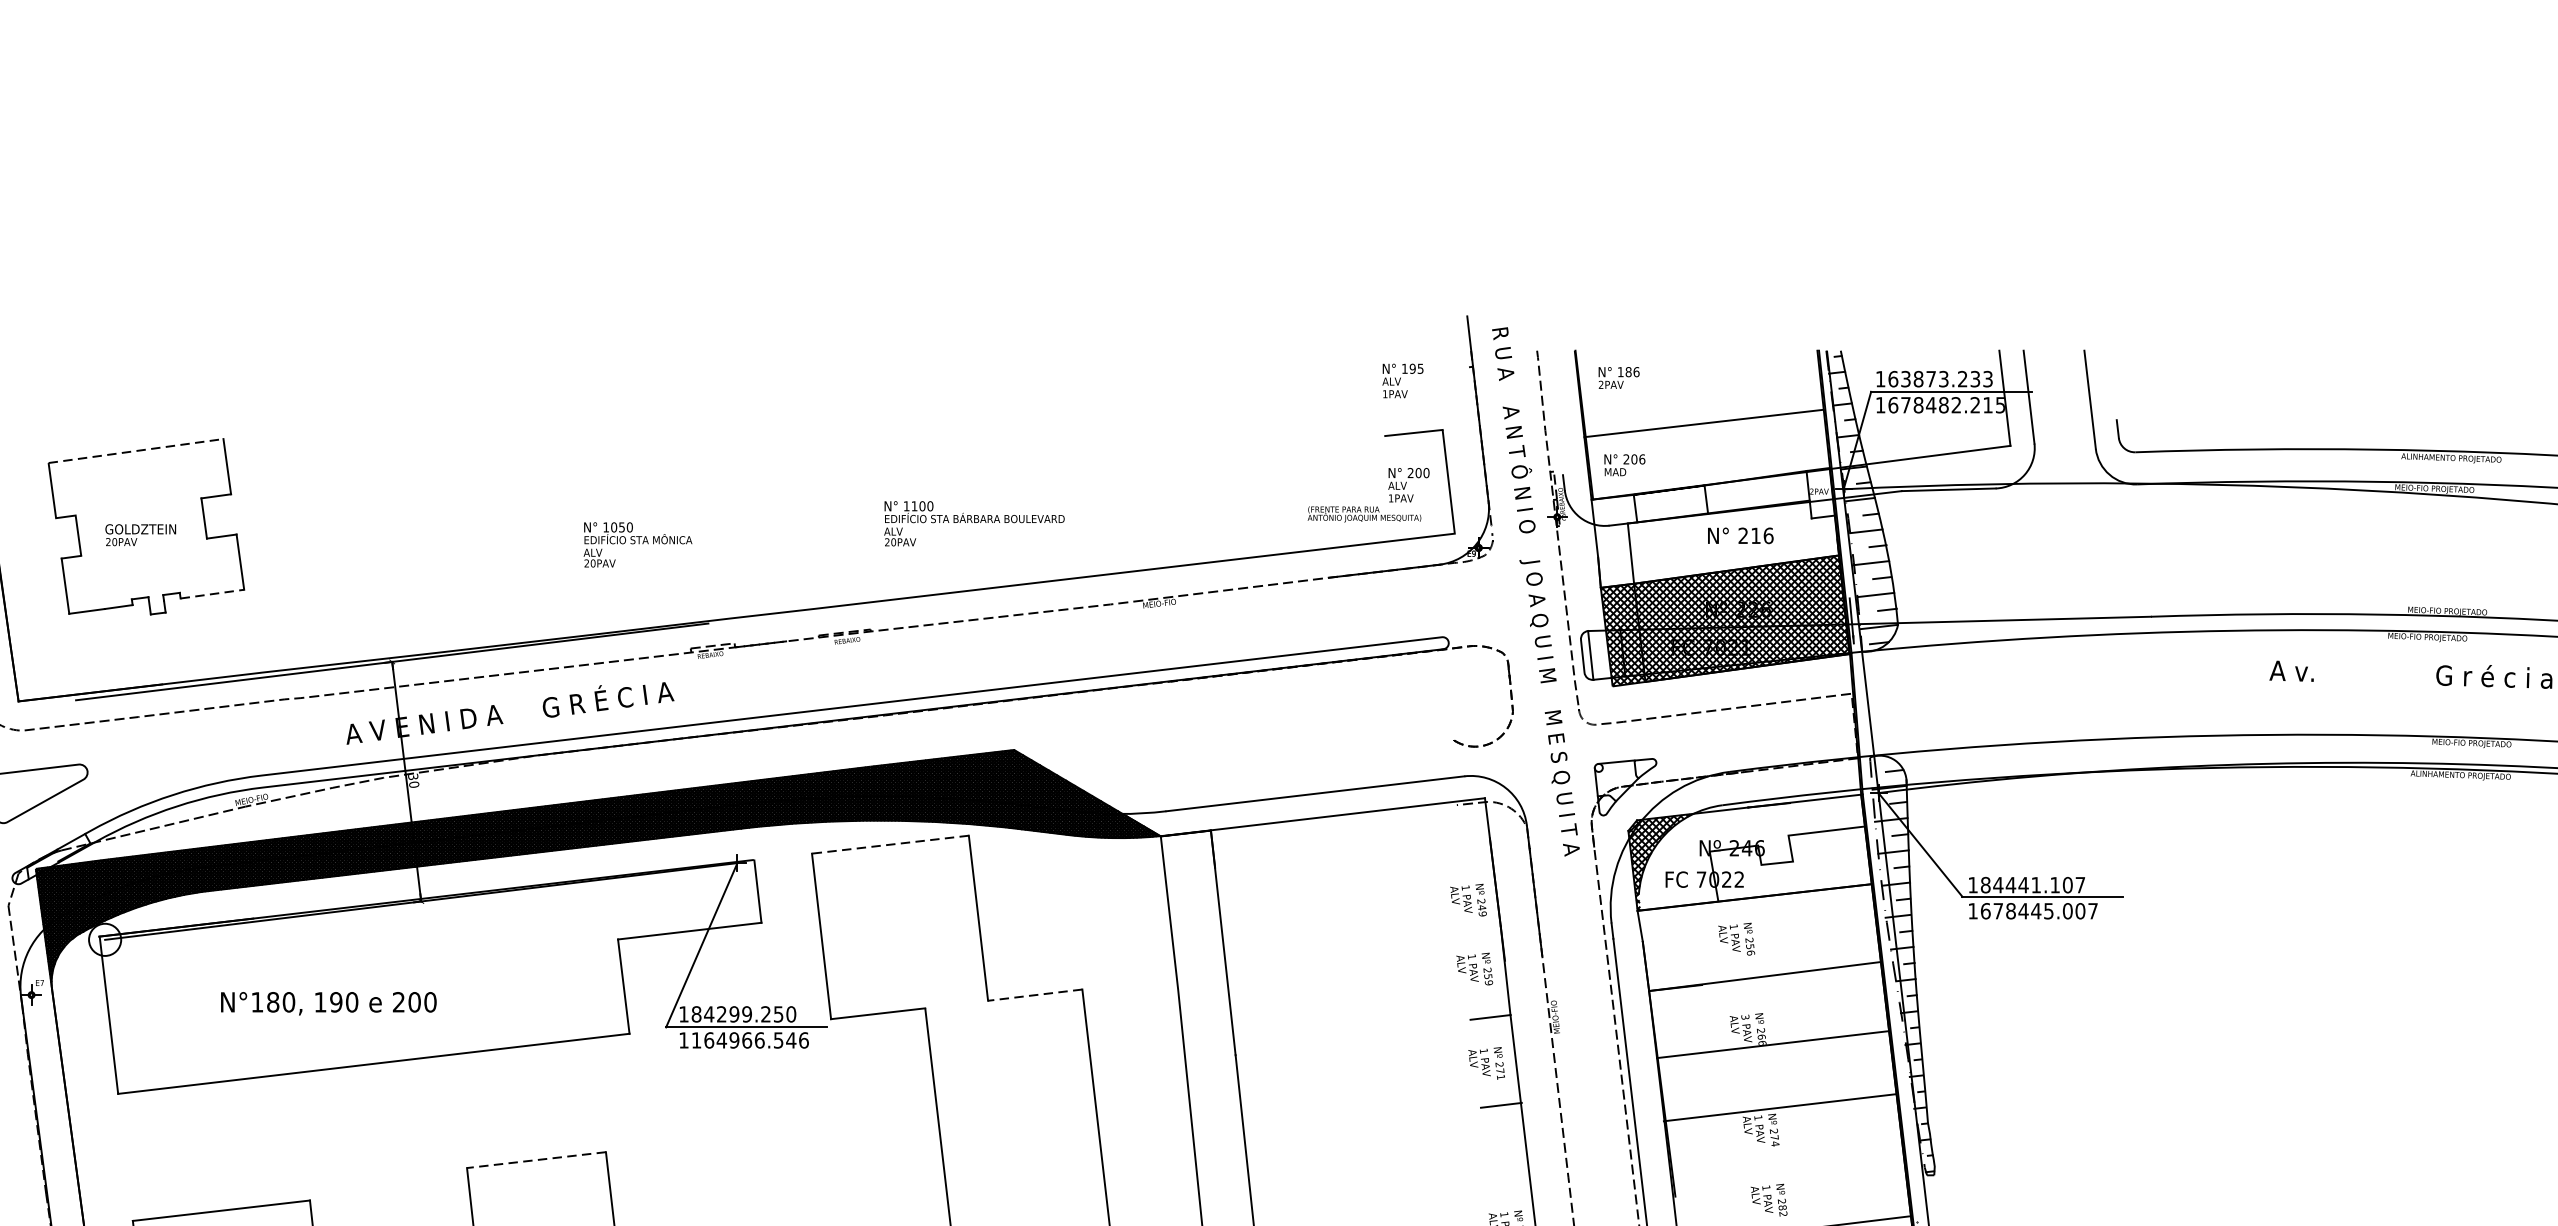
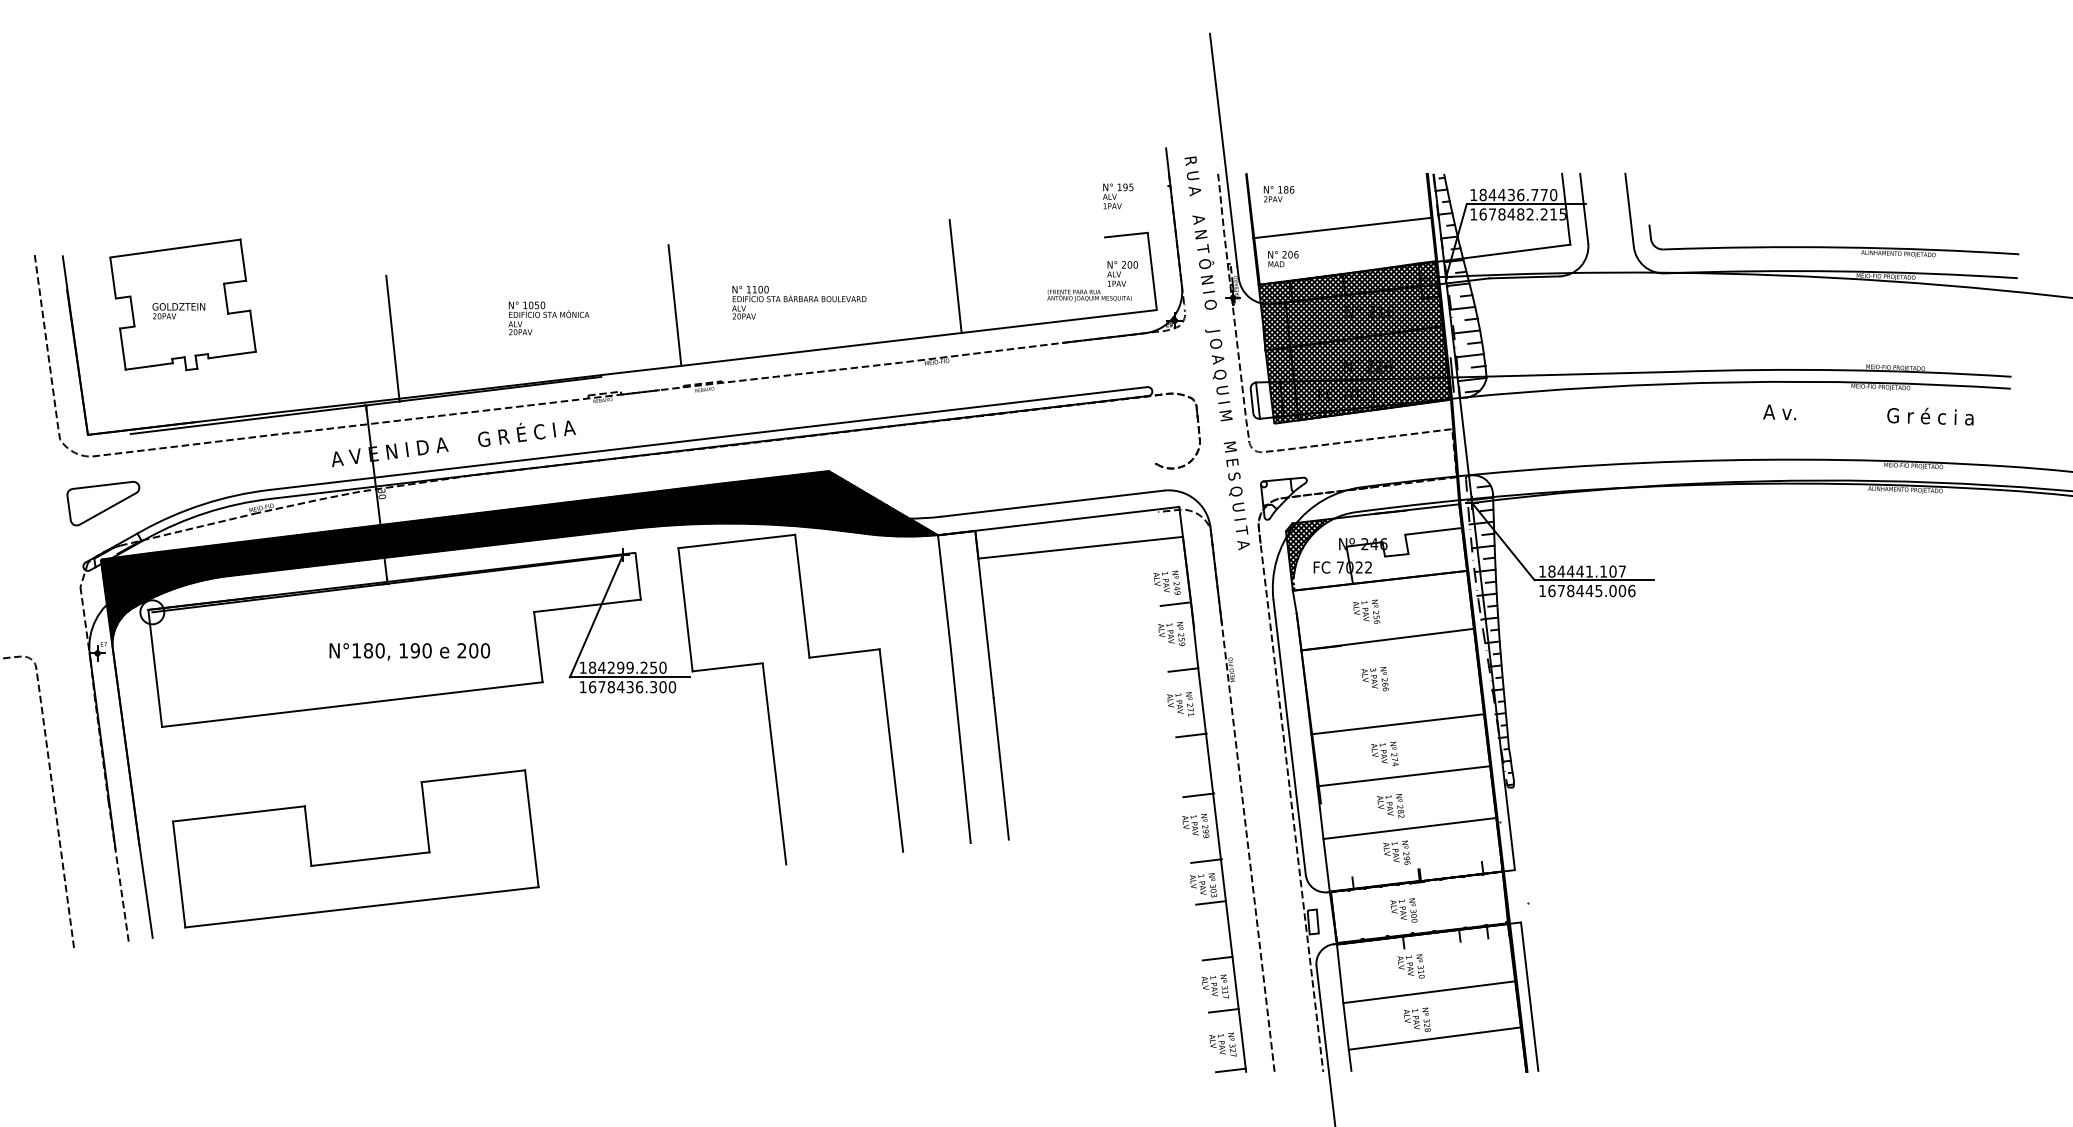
line: (1544, 317) -> (1223, 149), added
text: (1940, 378) -> (1518, 194), 163873.233 -> 184436.770
line: (136, 450) -> (175, 248), dashed -> solid
line: (1184, 487) -> (955, 275), added
line: (806, 527) -> (674, 305), added
hatch: (1716, 546) -> (1351, 319), added
line: (427, 571) -> (392, 338), added
line: (212, 594) -> (232, 355), dashed -> solid
line: (890, 844) -> (736, 541), dashed -> solid
line: (1352, 852) -> (1080, 547), added
text: (2092, 910) -> (1631, 590), 1678445.007 -> 1678445.006
line: (1479, 927) -> (1175, 603), added
line: (1035, 995) -> (844, 653), dashed -> solid
text: (328, 1003) -> (409, 651), moved
text: (750, 1040) -> (632, 687), 1164966.546 -> 1678436.300
line: (1772, 1044) -> (1397, 724), moved
line: (1779, 1108) -> (1403, 776), moved
line: (535, 1160) -> (472, 776), dashed -> solid
line: (1510, 1185) -> (1198, 795), added

